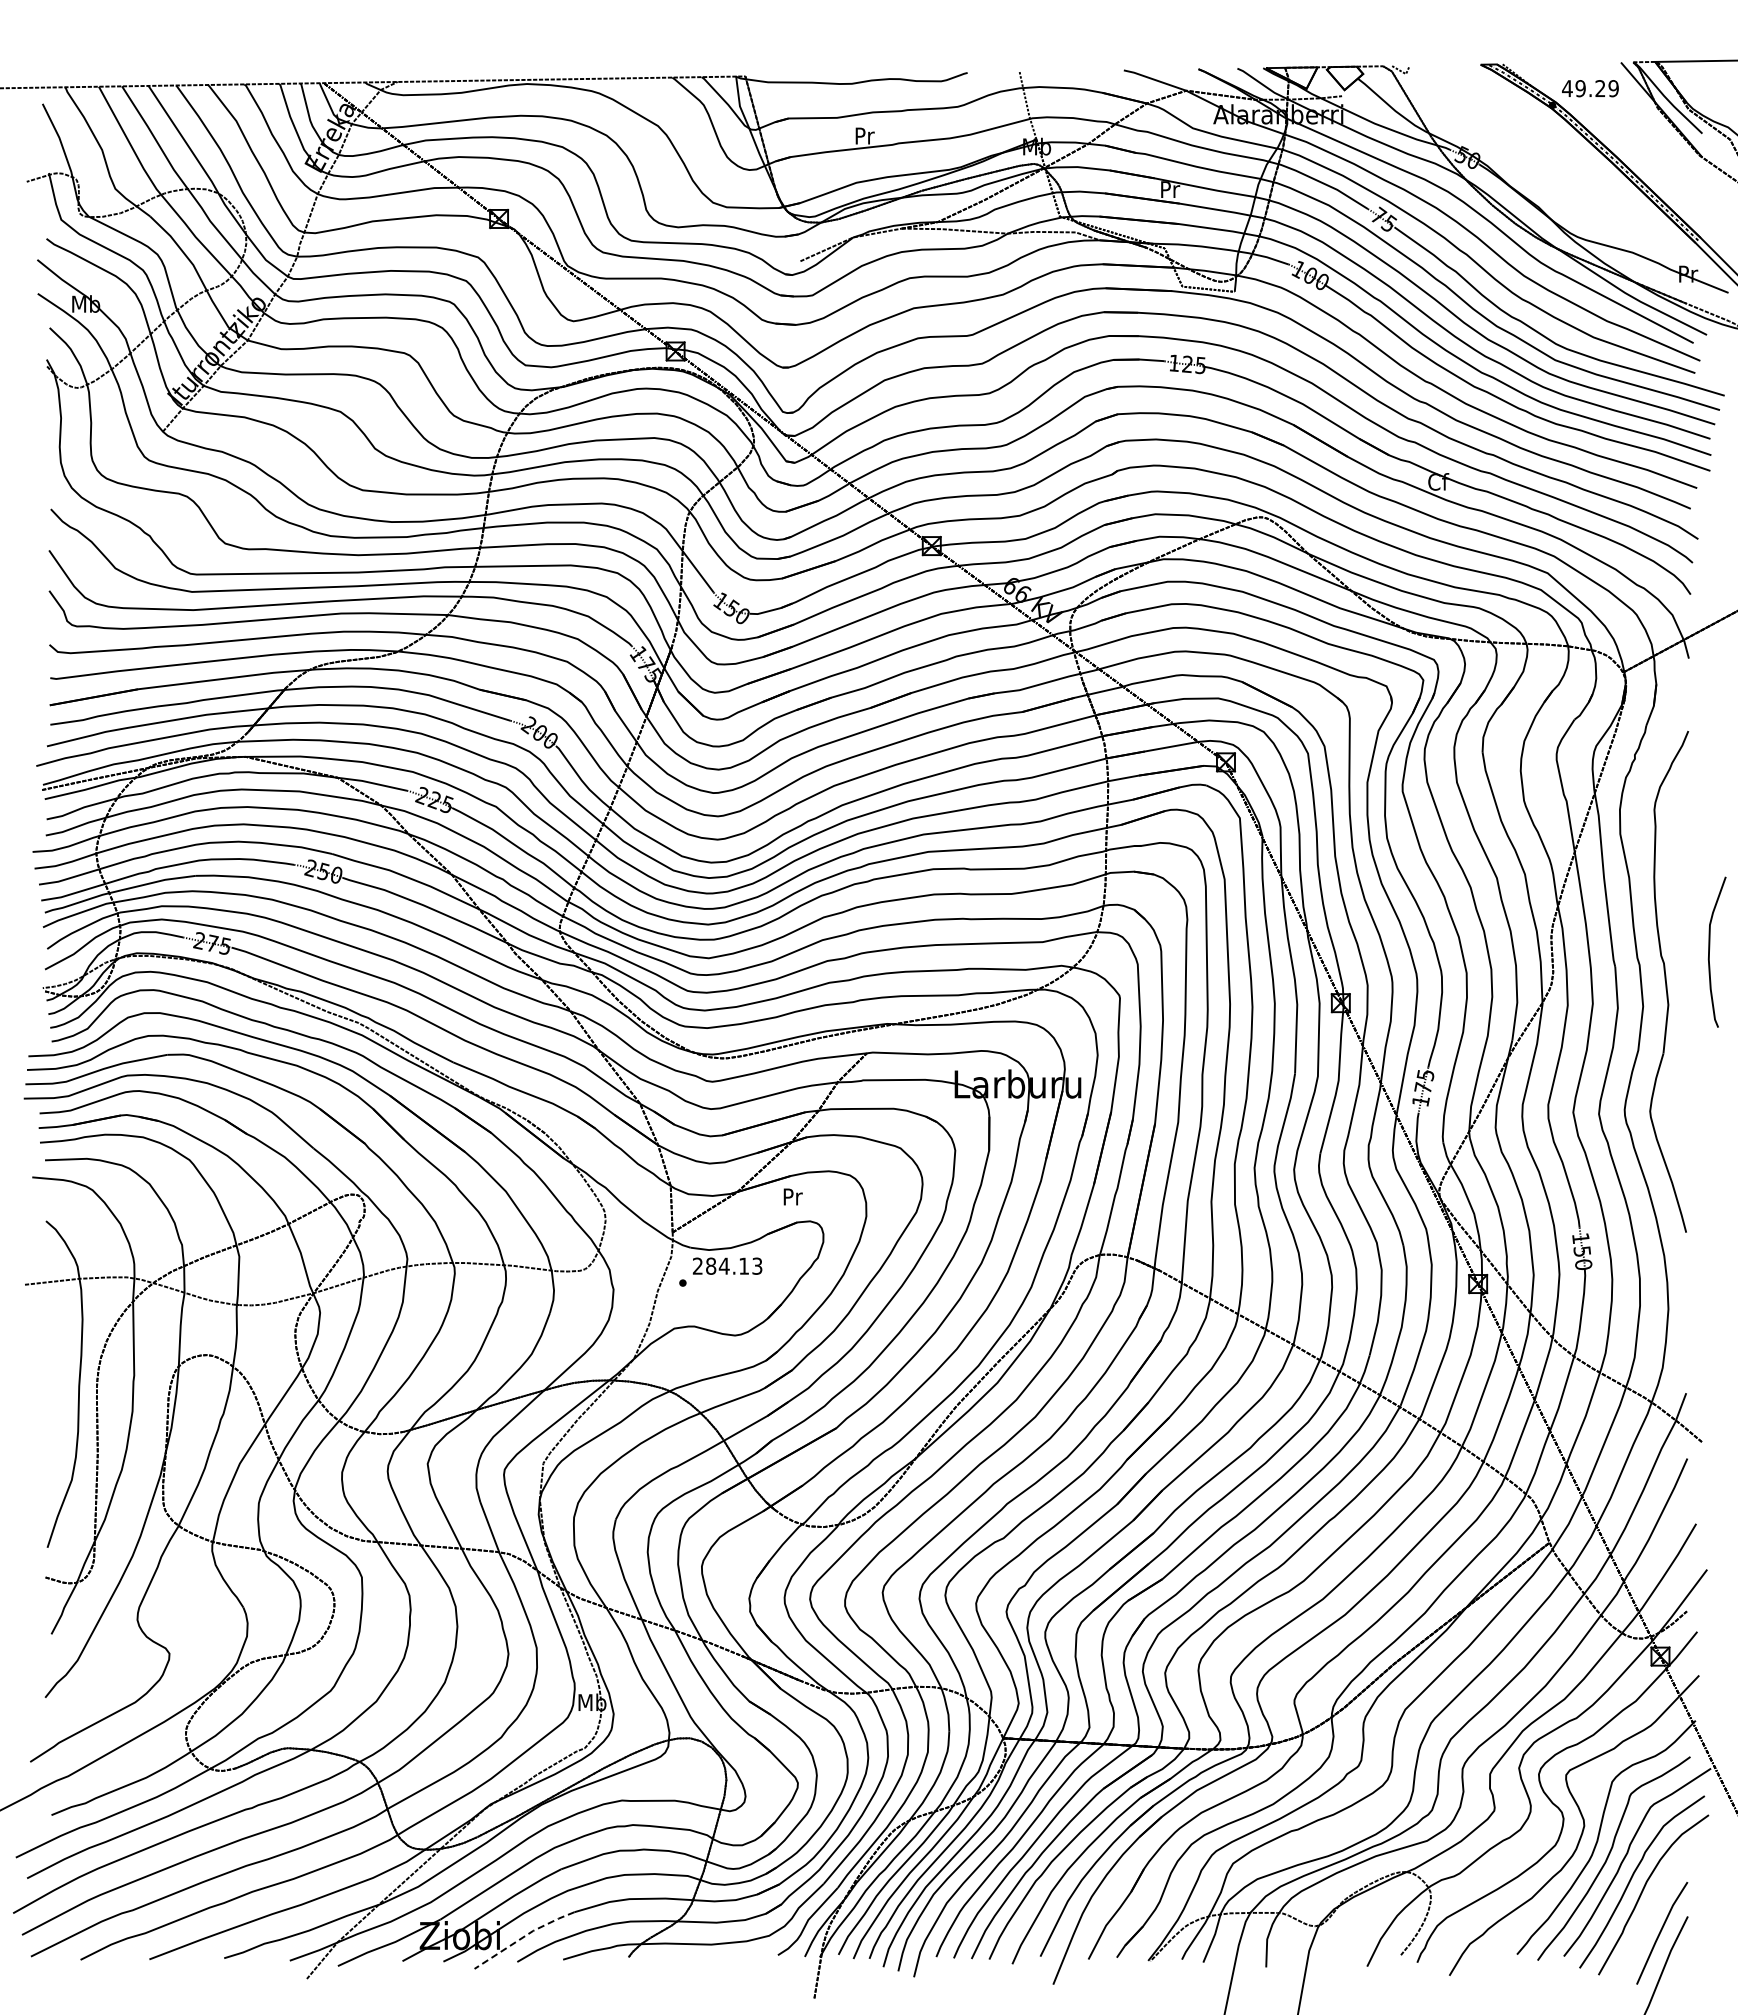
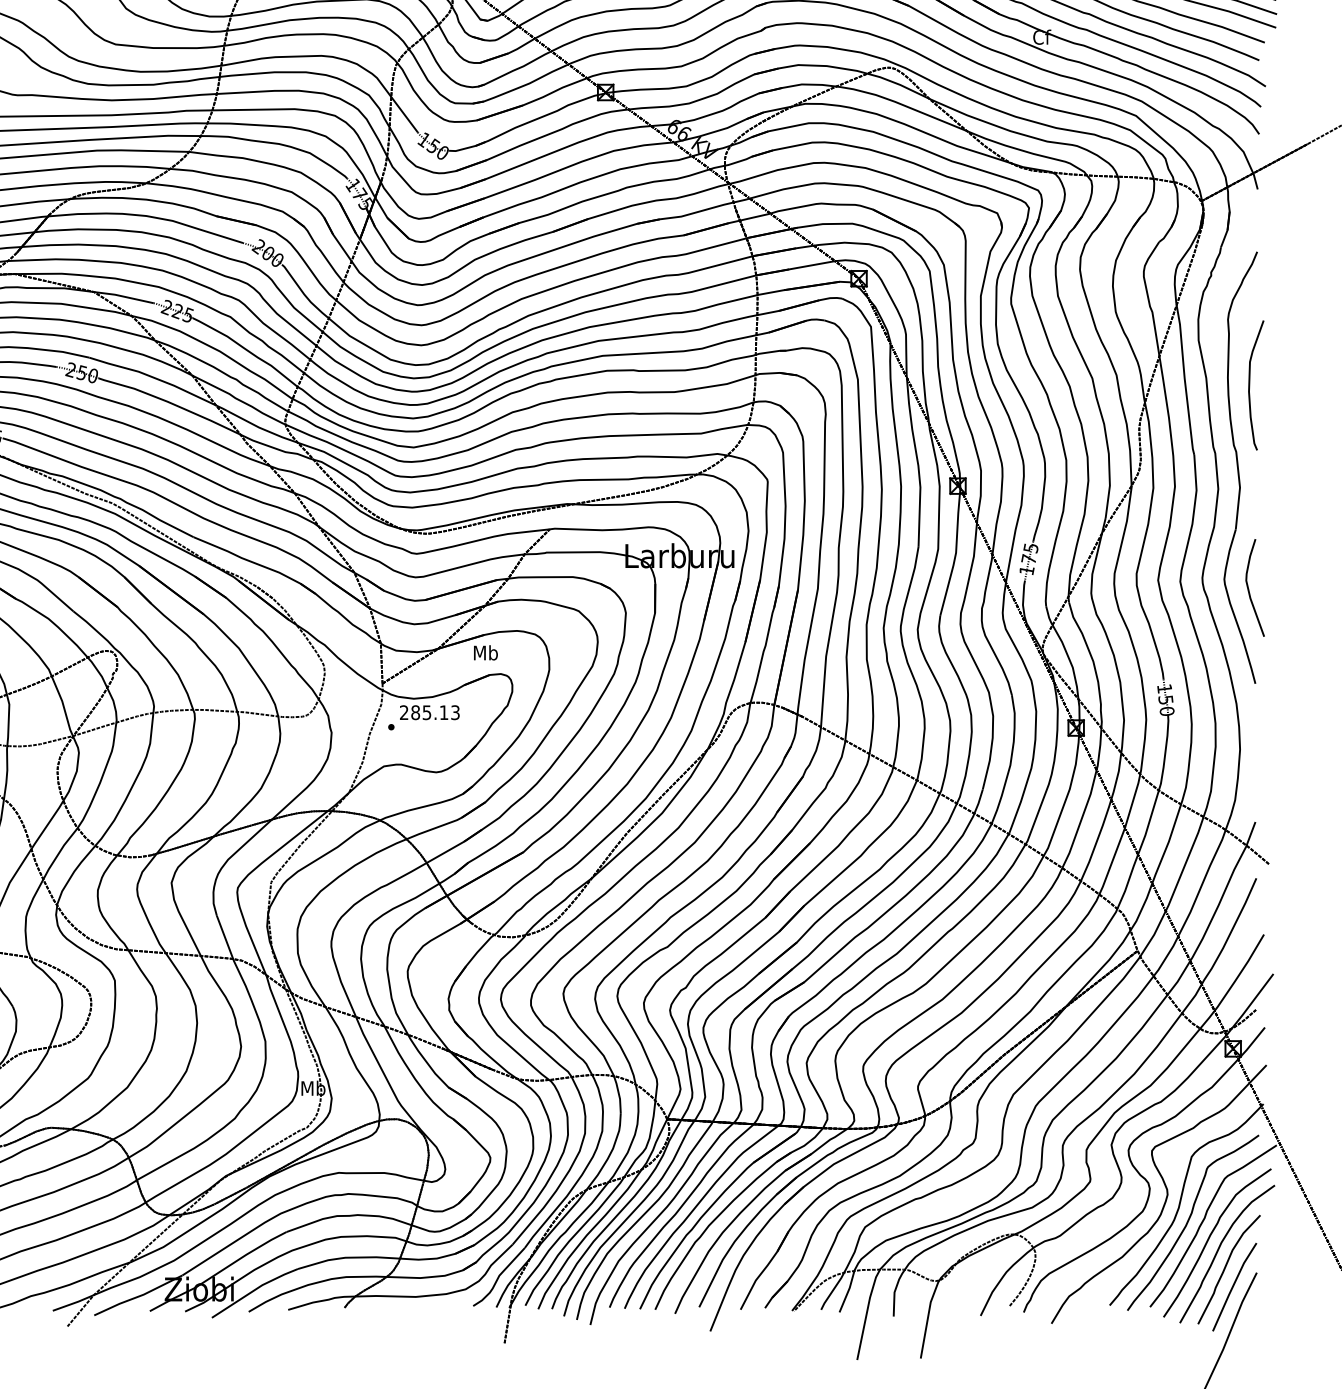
curve: (1710, 948) -> (1250, 382), moved
curve: (1679, 1124) -> (1249, 590), added
text: (792, 1196) -> (485, 652), Pr -> Mb
text: (723, 1265) -> (426, 712), 284.13 -> 285.13
curve: (1652, 1910) -> (1226, 1267), added
line: (524, 1936) -> (254, 1289), dashed -> solid

